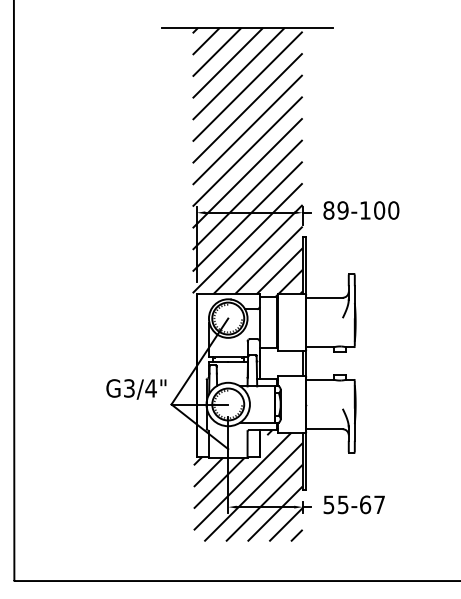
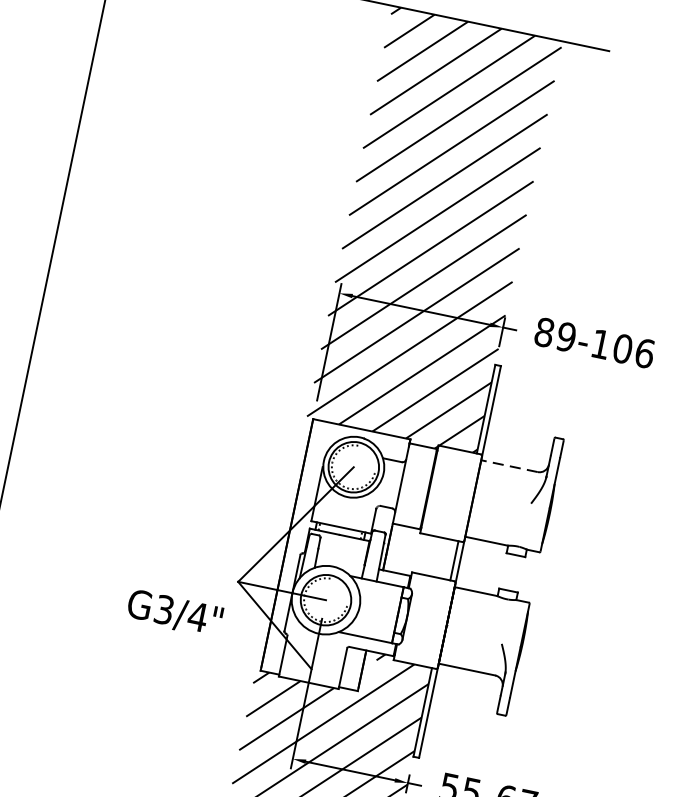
text: (393, 210) -> (644, 353), 89-100 -> 89-106
line: (324, 297) -> (509, 465), solid -> dashed
text: (136, 389) -> (174, 613), moved

